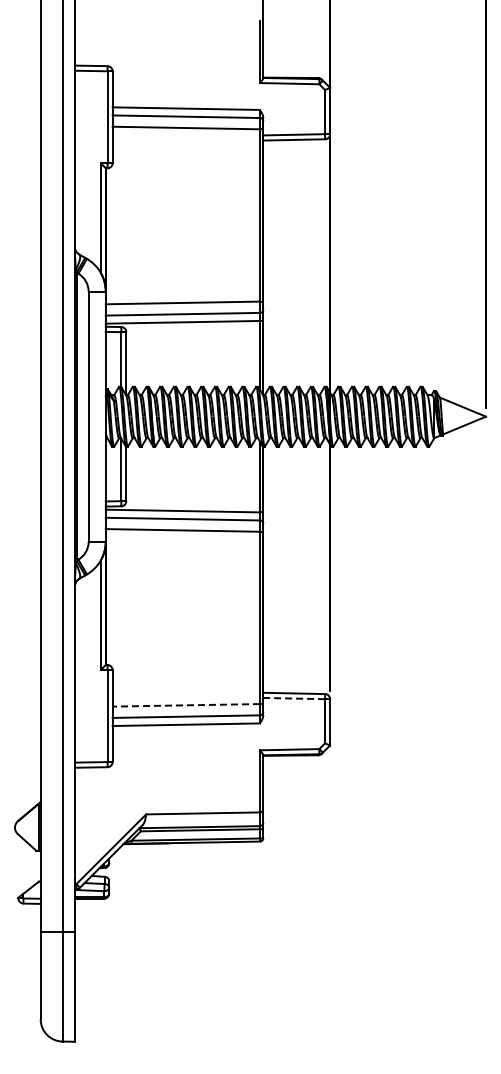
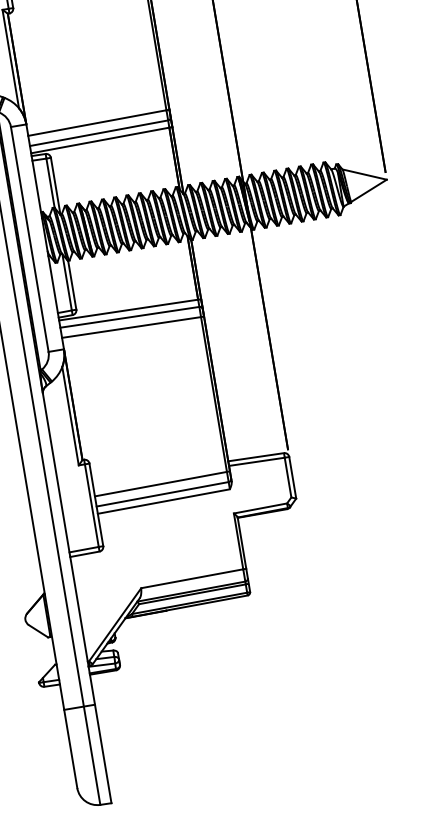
line: (294, 698) -> (257, 461), dashed -> solid
line: (186, 705) -> (161, 484), dashed -> solid

